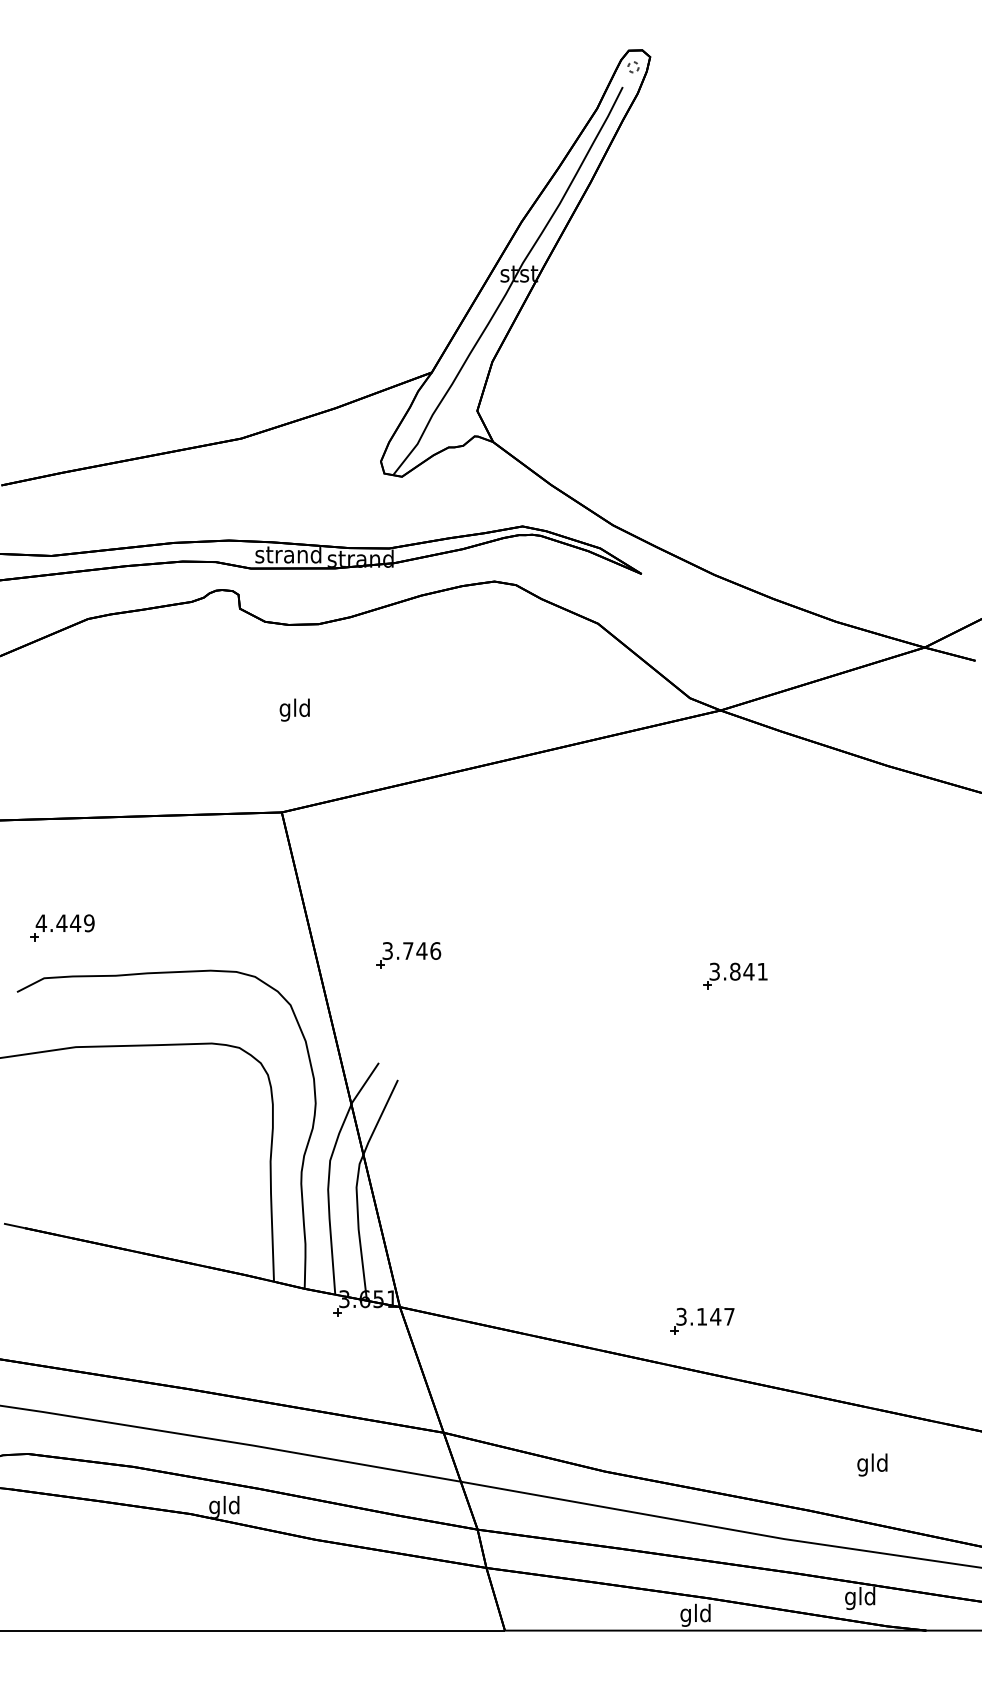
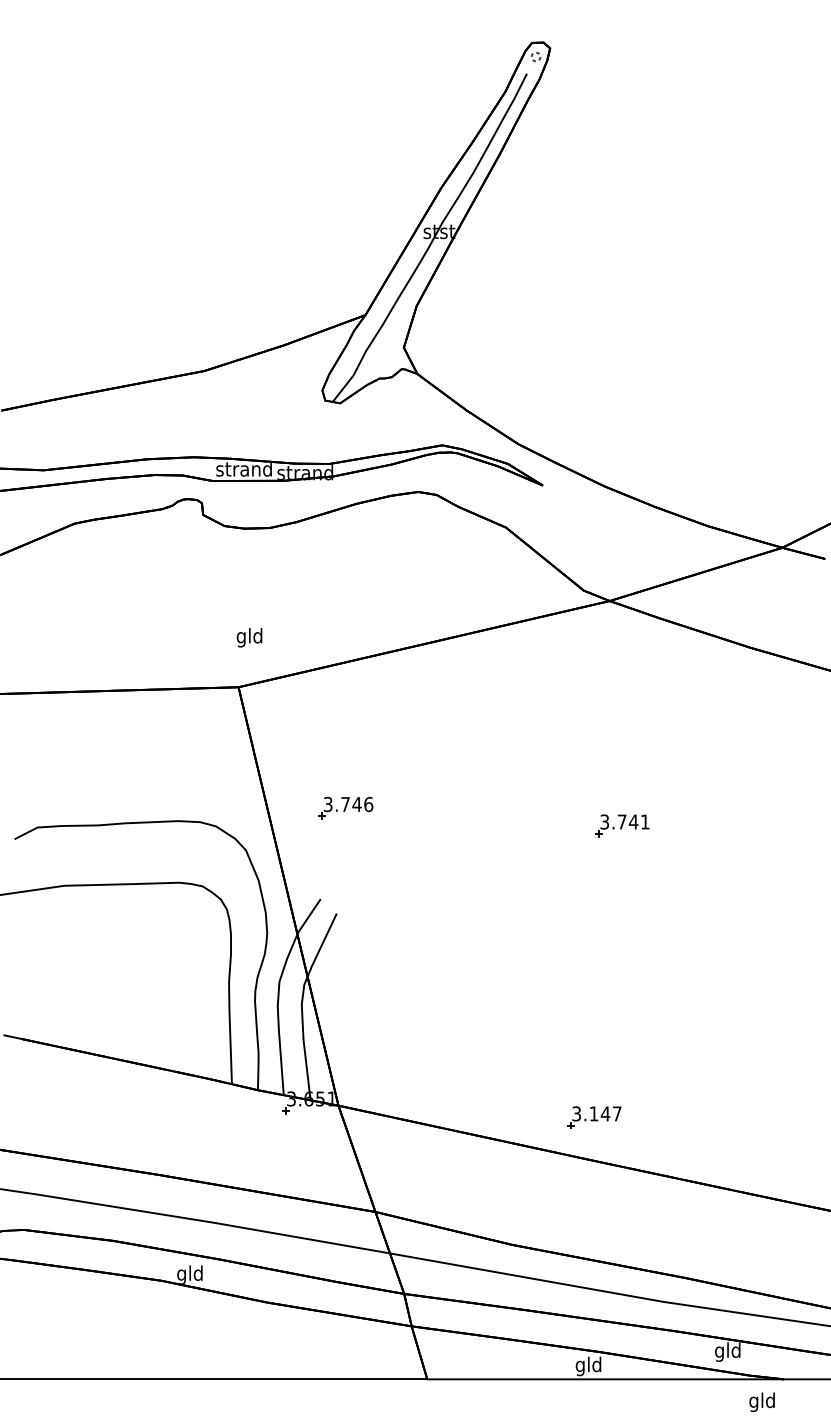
text: (294, 709) -> (249, 637), moved
part: (63, 927) -> (53, 784), removed
text: (734, 971) -> (621, 821), 3.841 -> 3.741
text: (871, 1464) -> (761, 1401), moved

